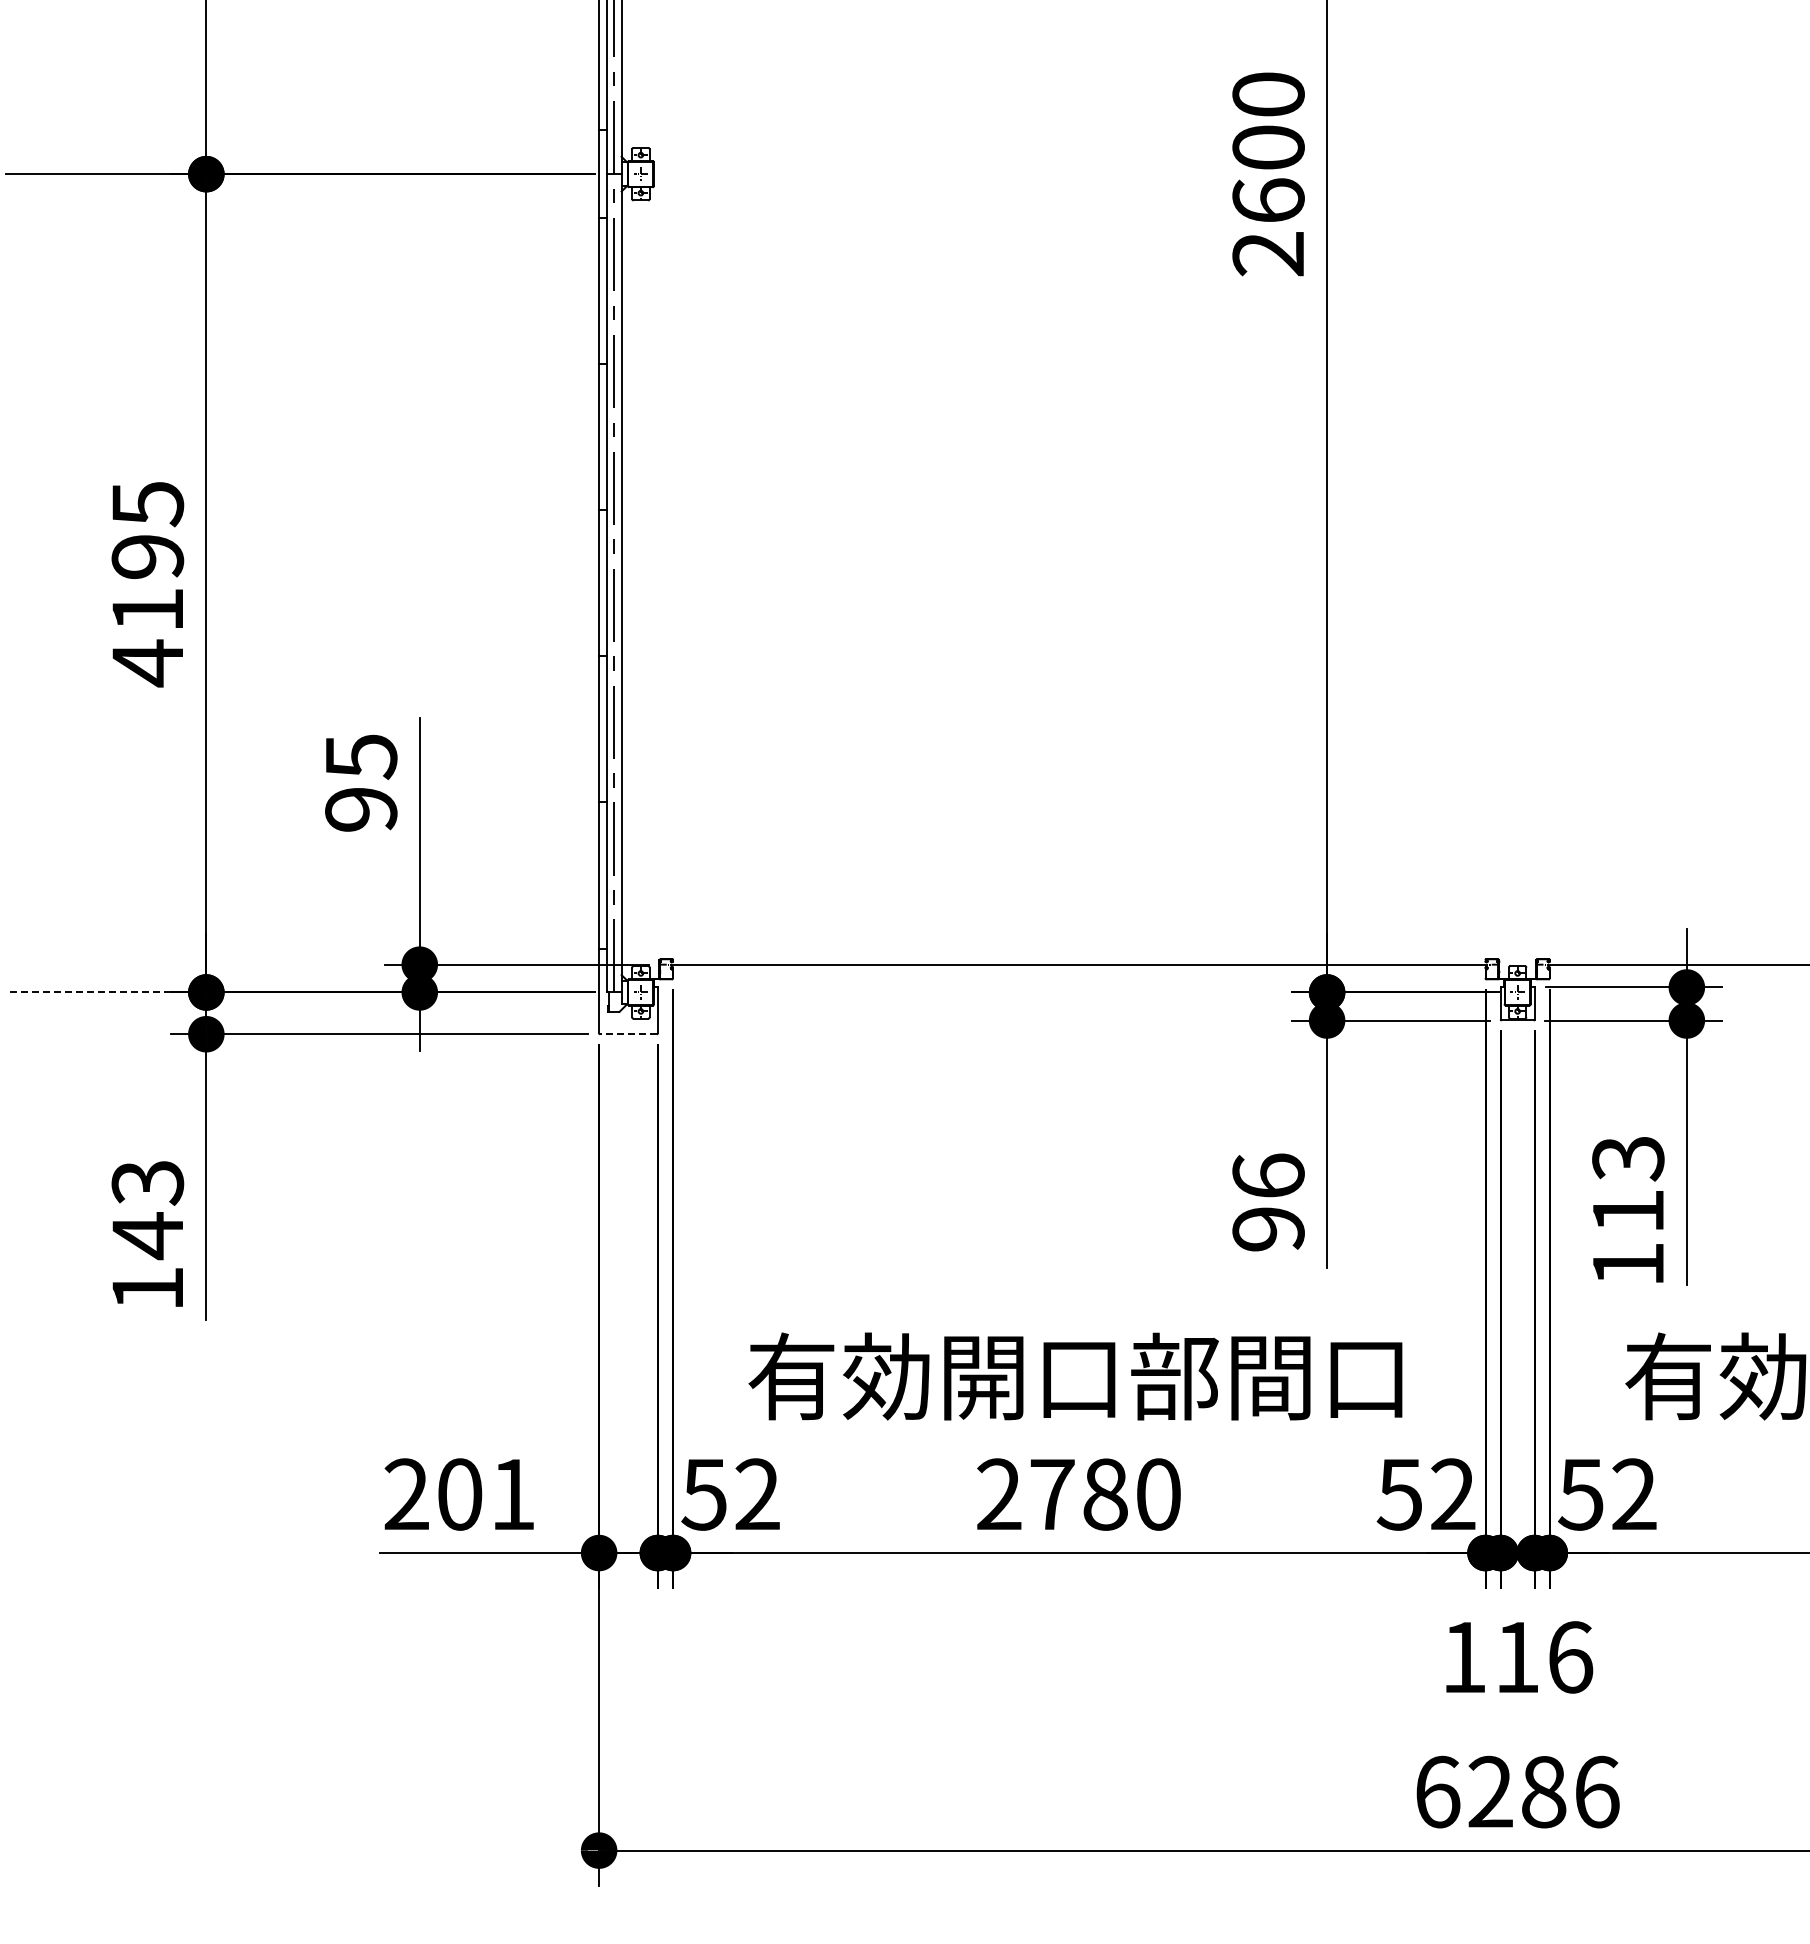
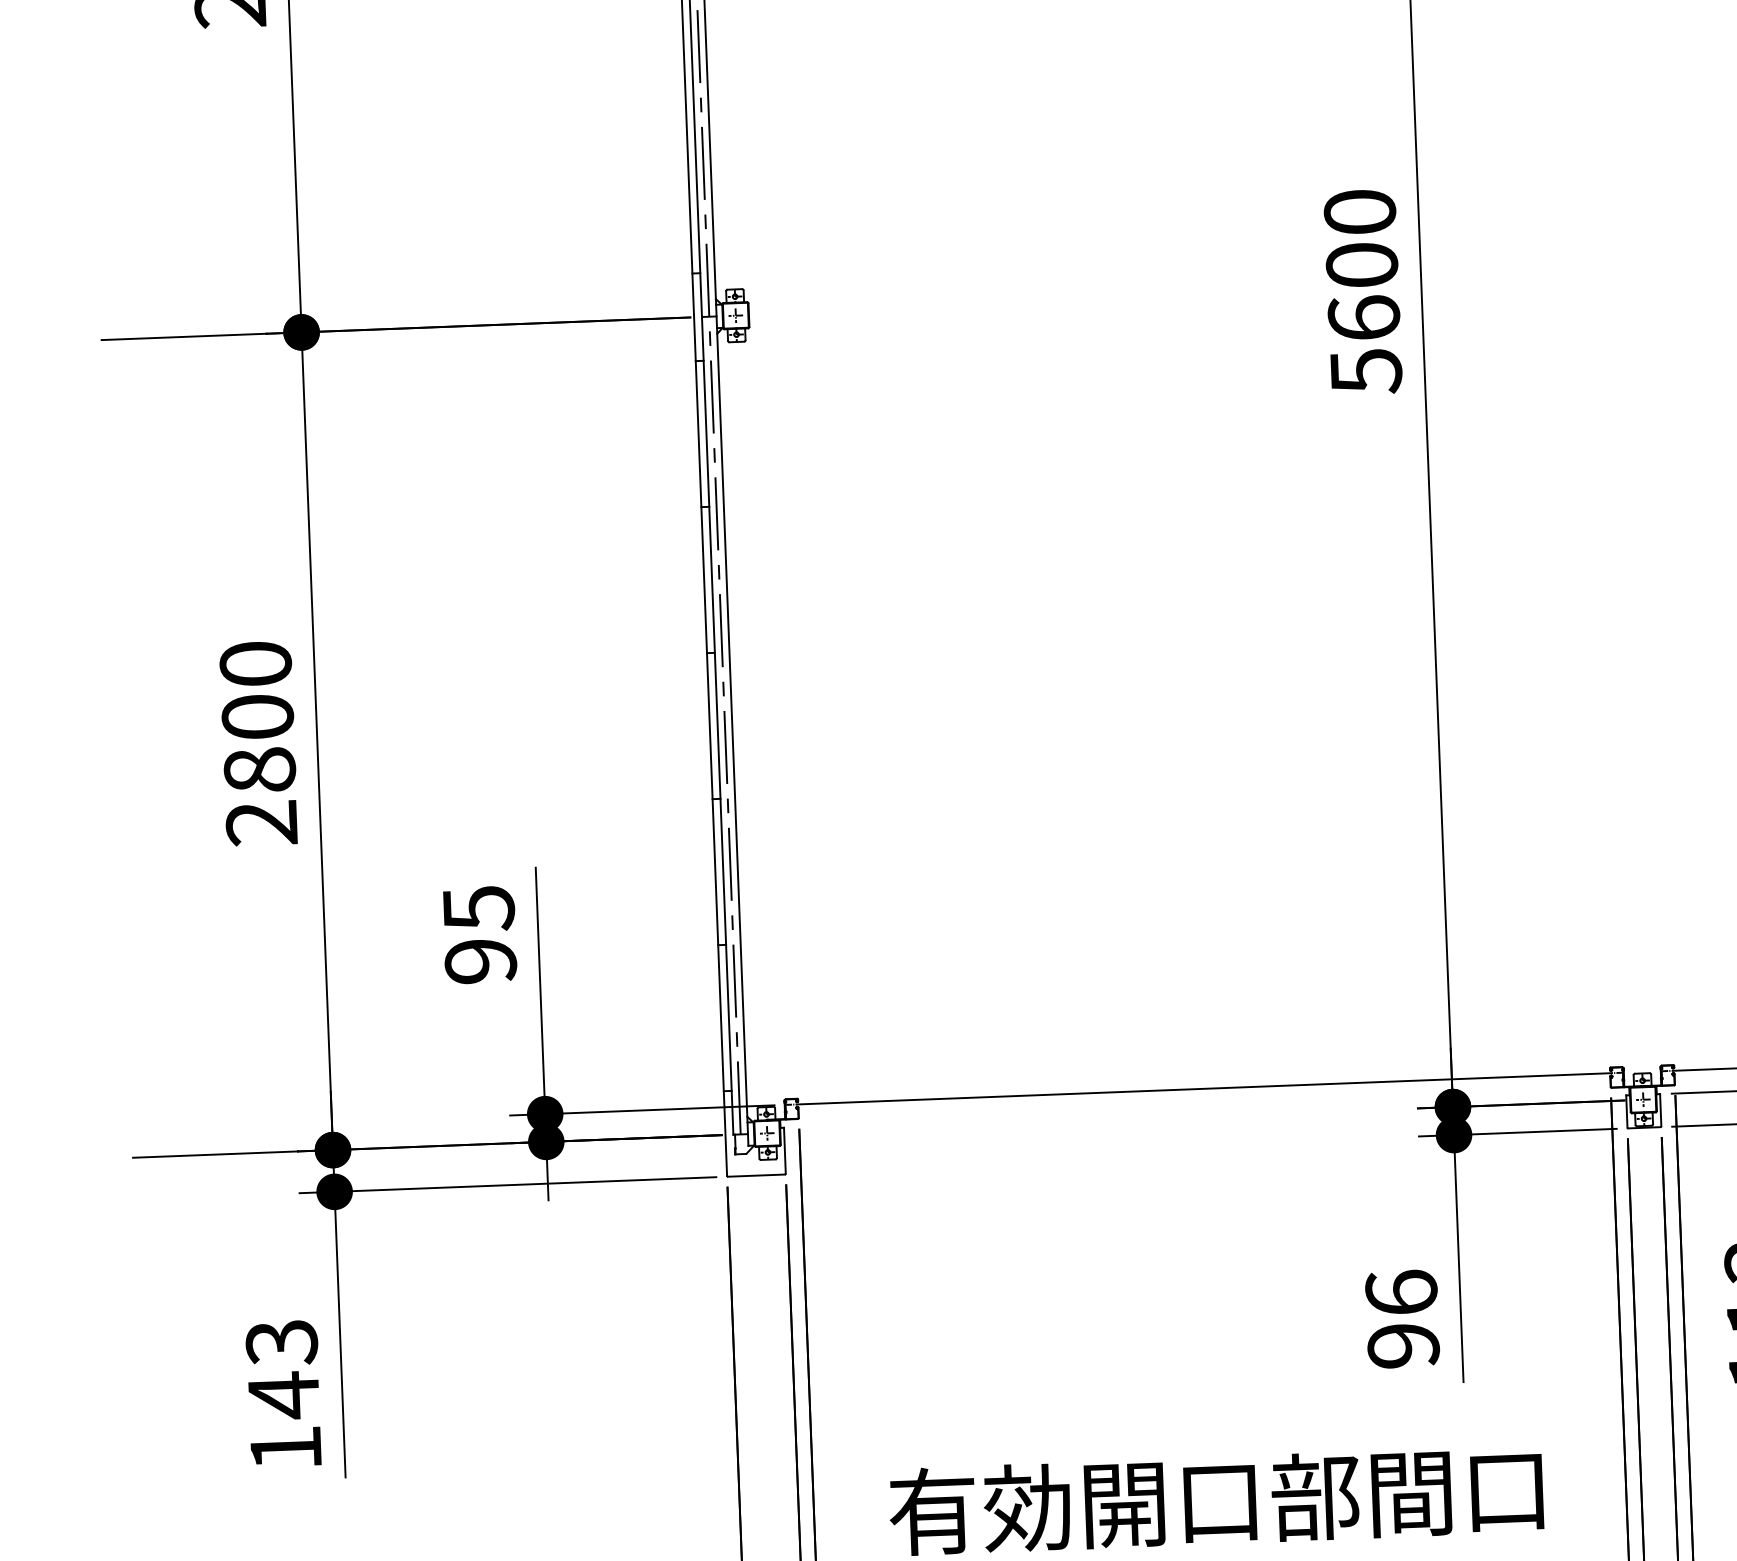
text: (1268, 254) -> (1366, 371), 2600 -> 5600
text: (147, 584) -> (258, 744), 4195 -> 2800
line: (88, 992) -> (215, 1154), dashed -> solid
line: (627, 1034) -> (755, 1175), dashed -> solid

